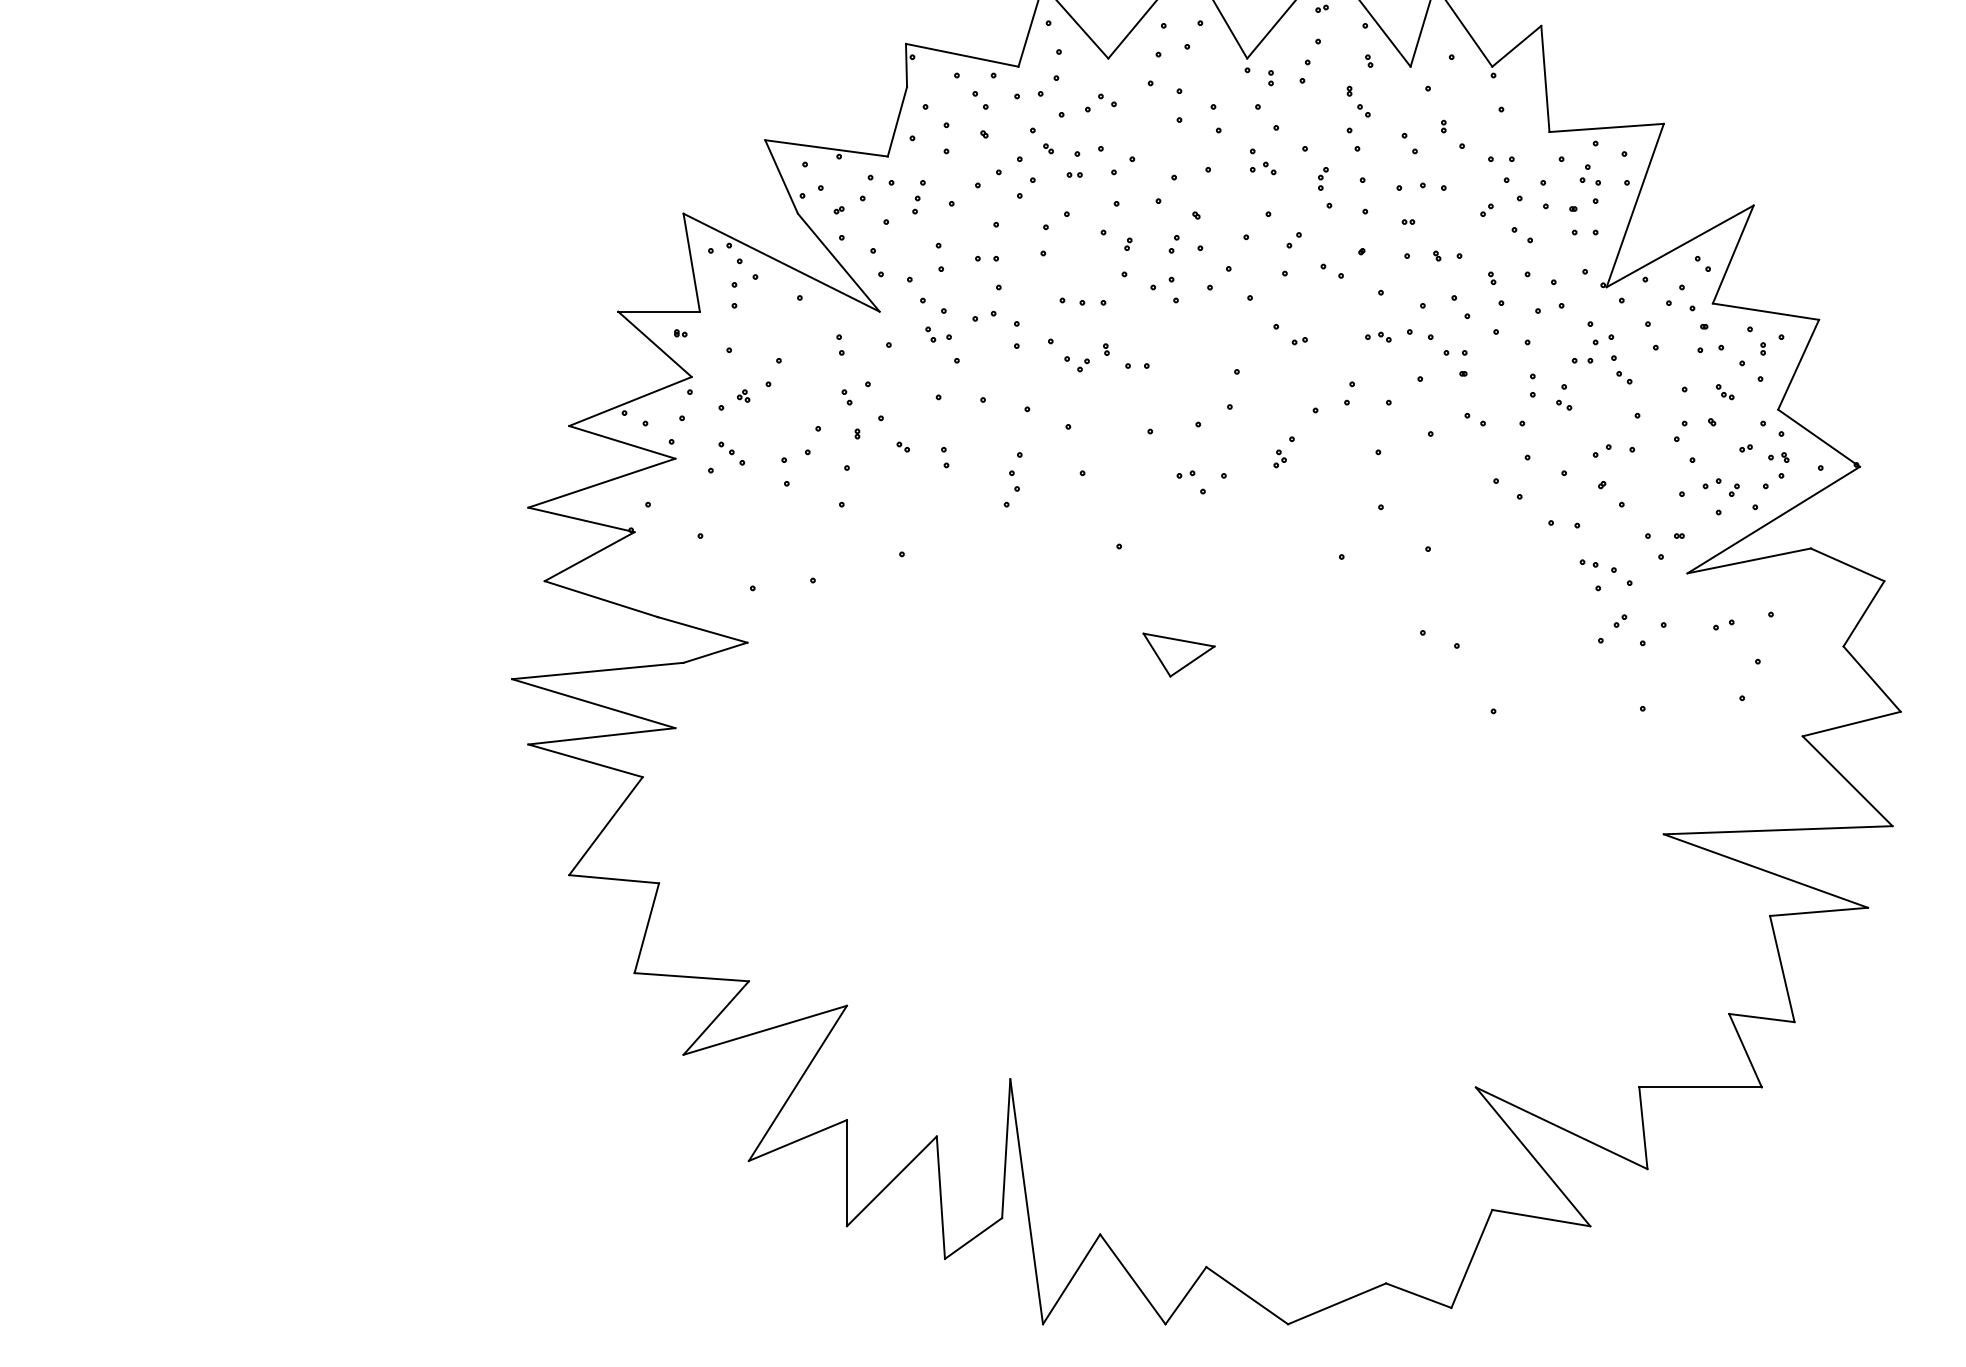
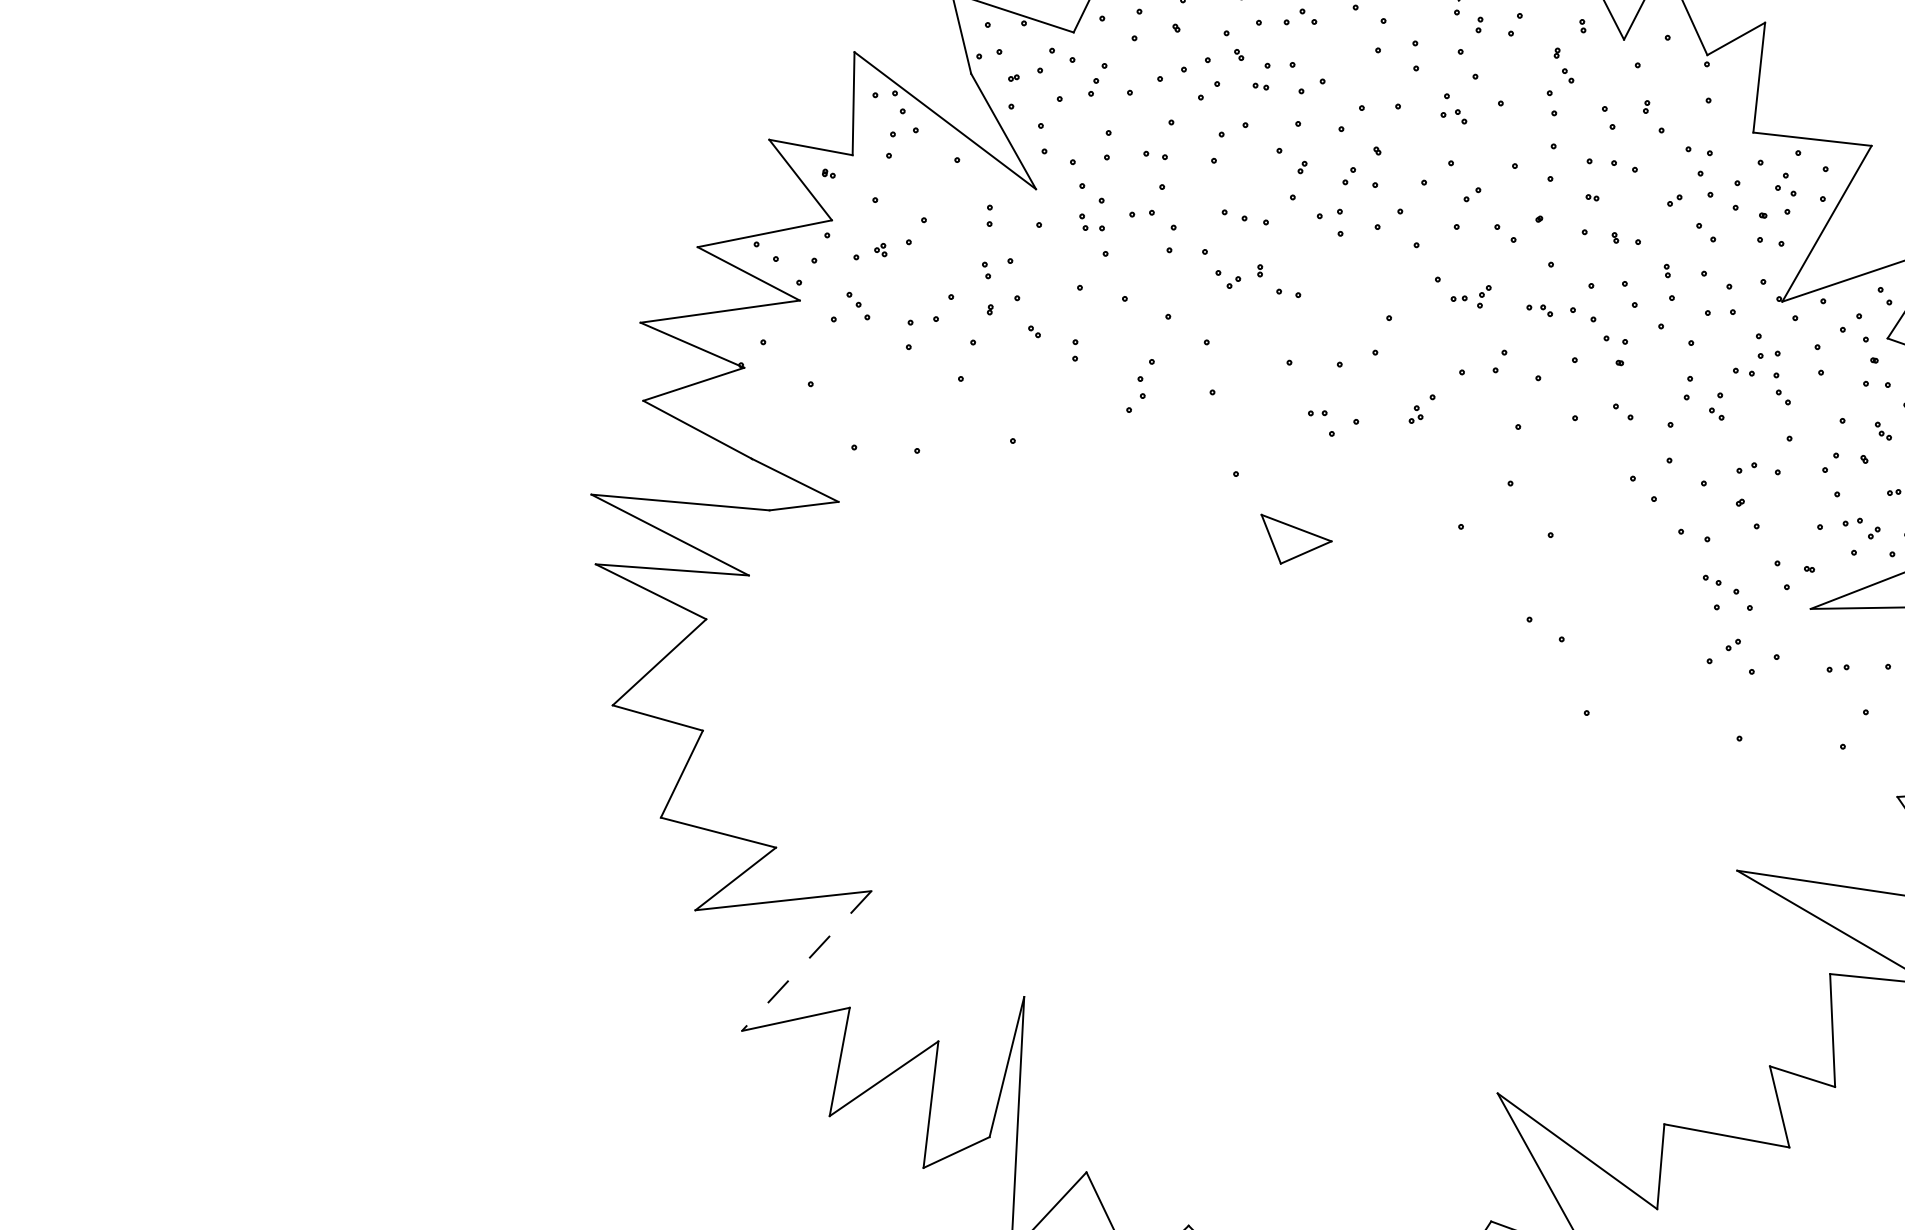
part: (1323, 178) -> (1484, 296), moved
part: (1178, 654) -> (1293, 542), moved
line: (797, 1083) -> (806, 961), solid -> dashed

